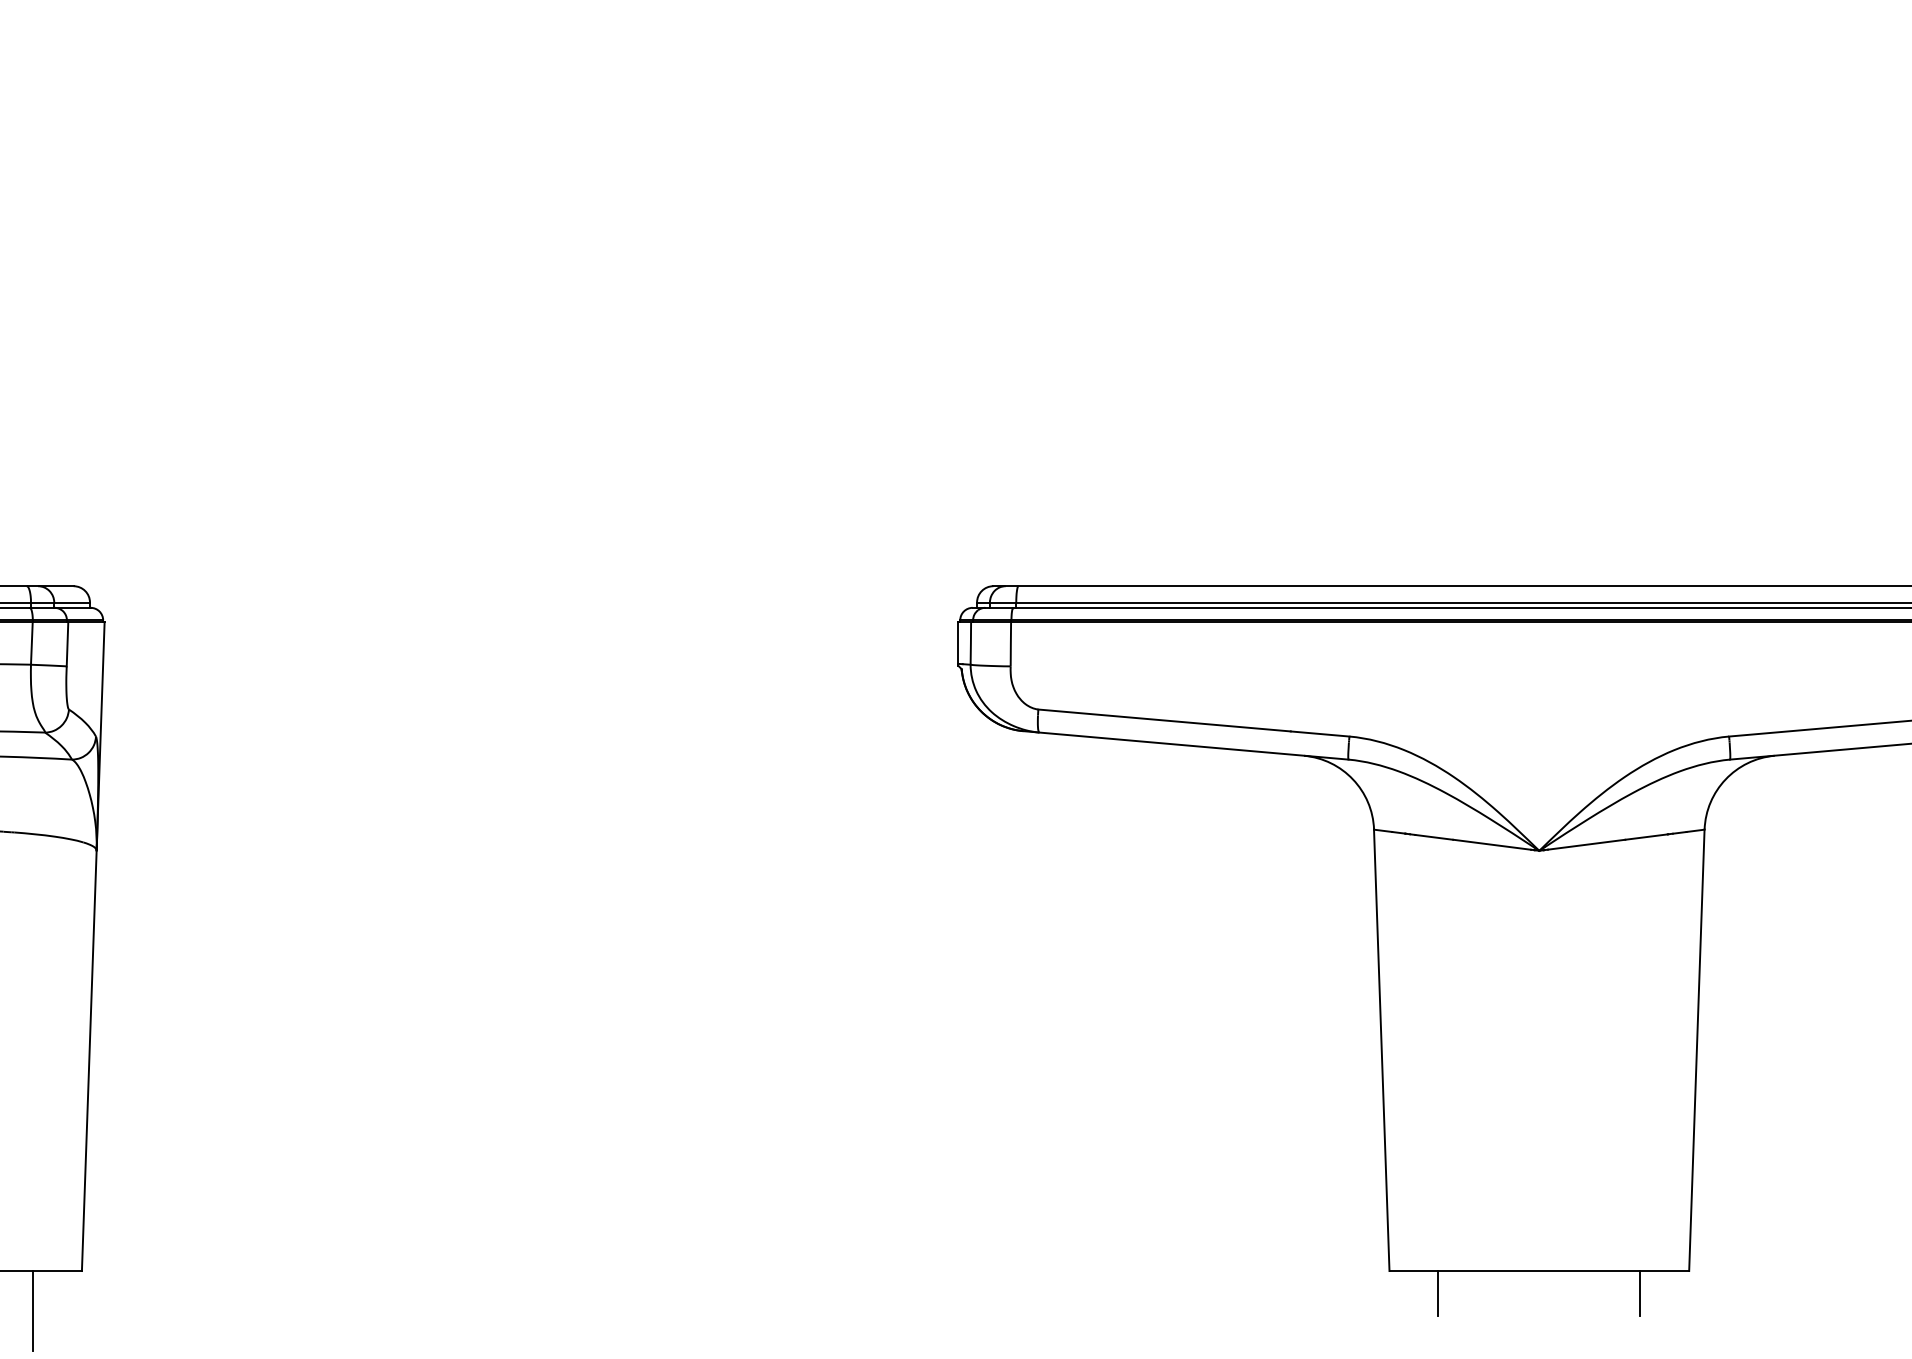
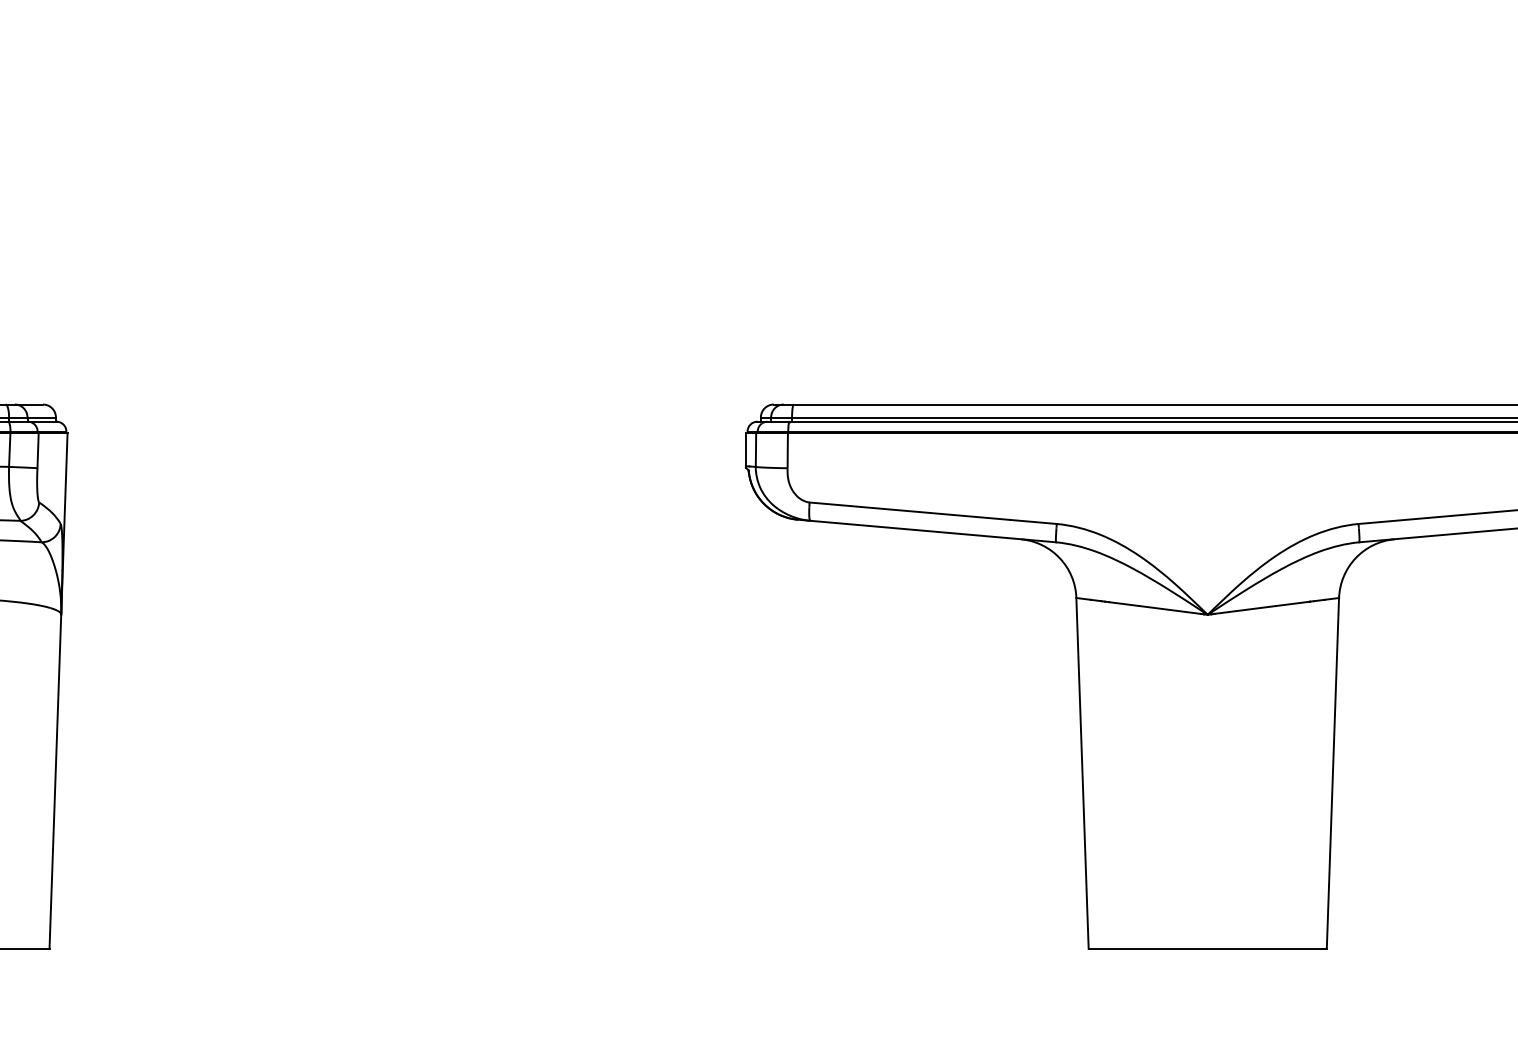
line: (1438, 1293) -> (1127, 966), removed
line: (1640, 1293) -> (1288, 966), removed
line: (33, 1310) -> (11, 980), removed

